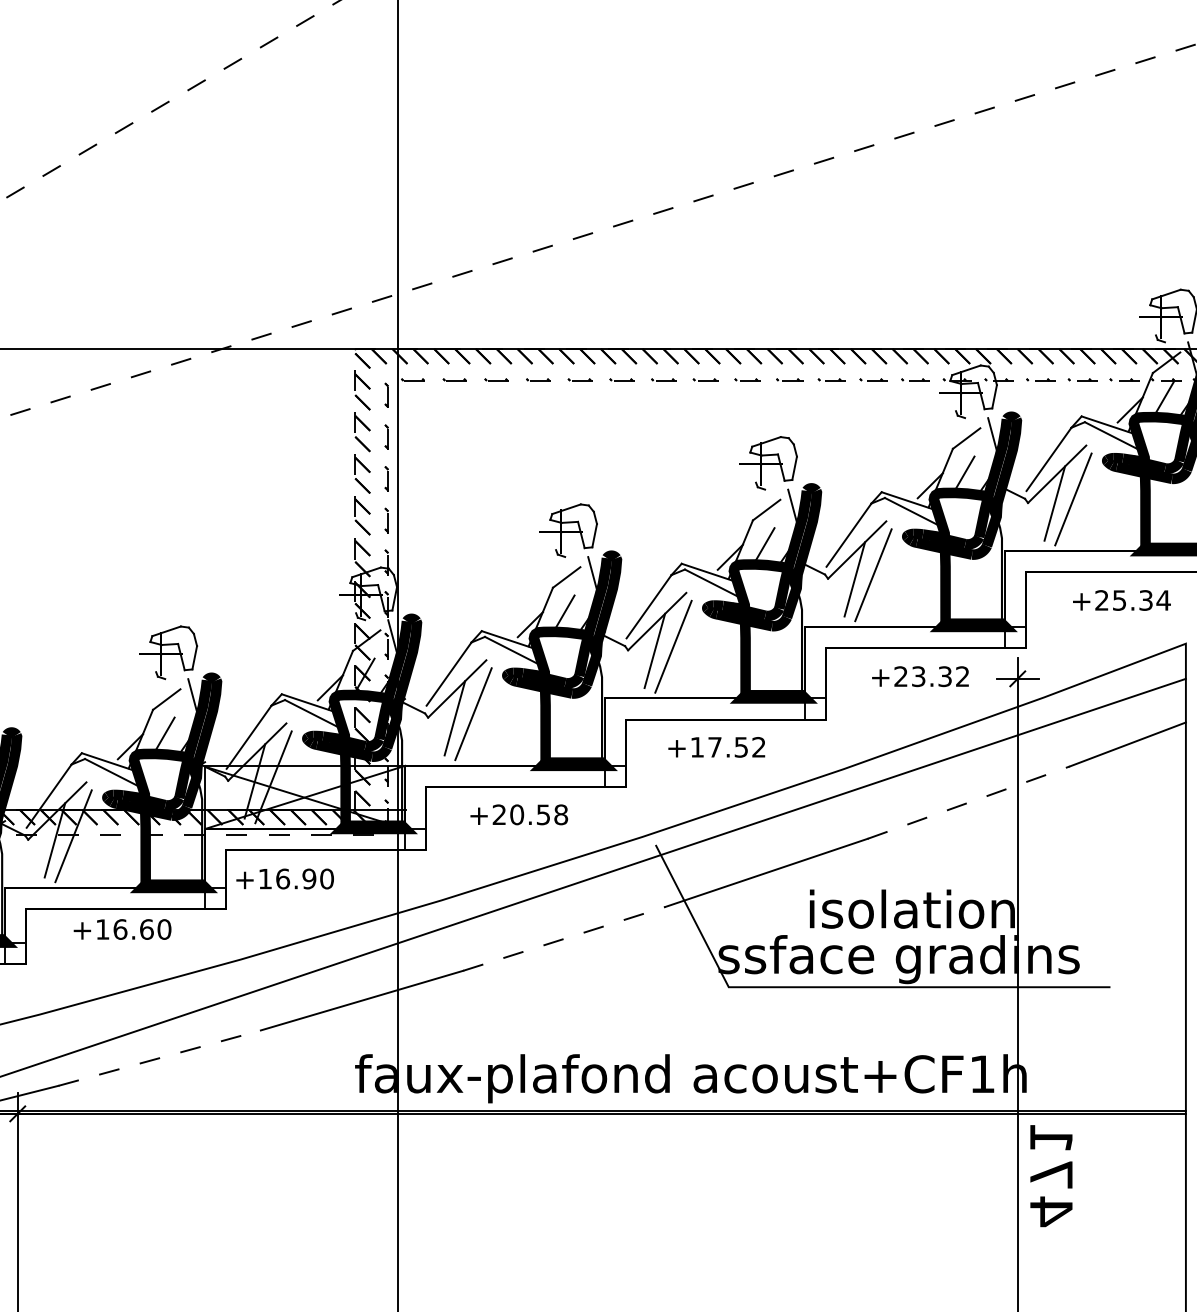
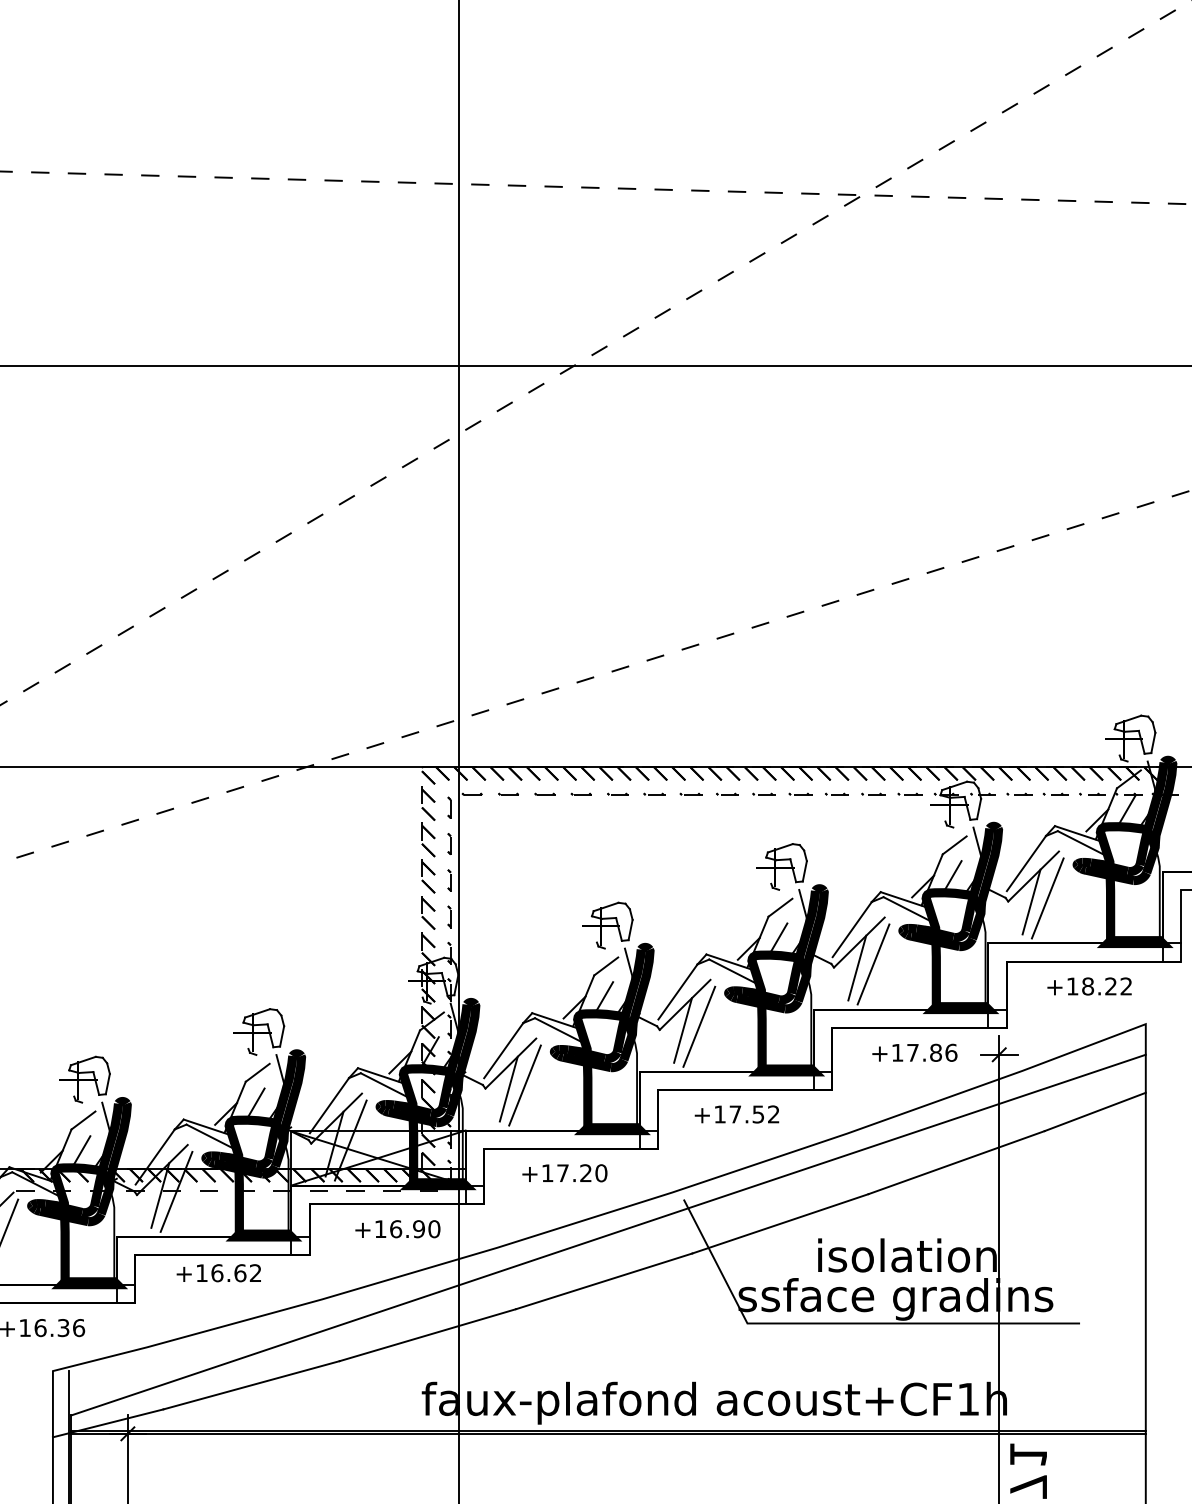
text: (1132, 600) -> (1099, 986), +25.34 -> +18.22
text: (931, 676) -> (924, 1052), +23.32 -> +17.86
line: (968, 802) -> (956, 1162), dashed -> solid
text: (530, 815) -> (574, 1173), +20.58 -> +17.20
text: (284, 879) -> (397, 1229), moved
text: (164, 929) -> (255, 1273), +16.60 -> +16.62
line: (564, 939) -> (604, 1281), dashed -> solid
line: (160, 1058) -> (252, 1385), dashed -> solid

